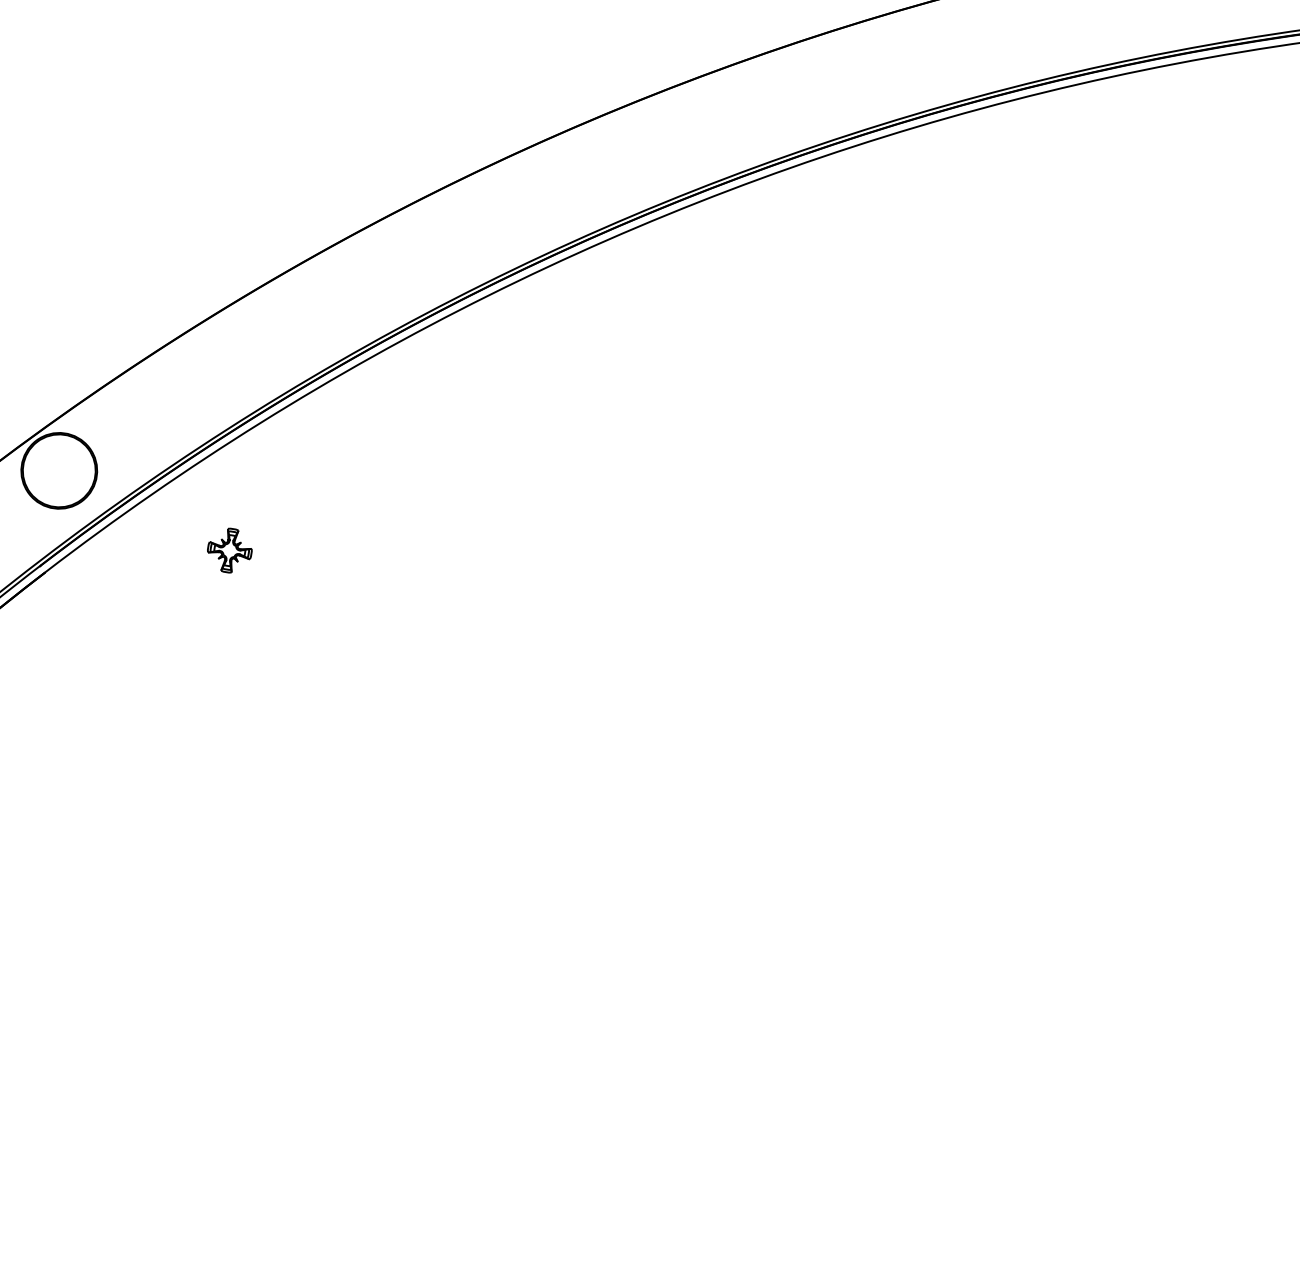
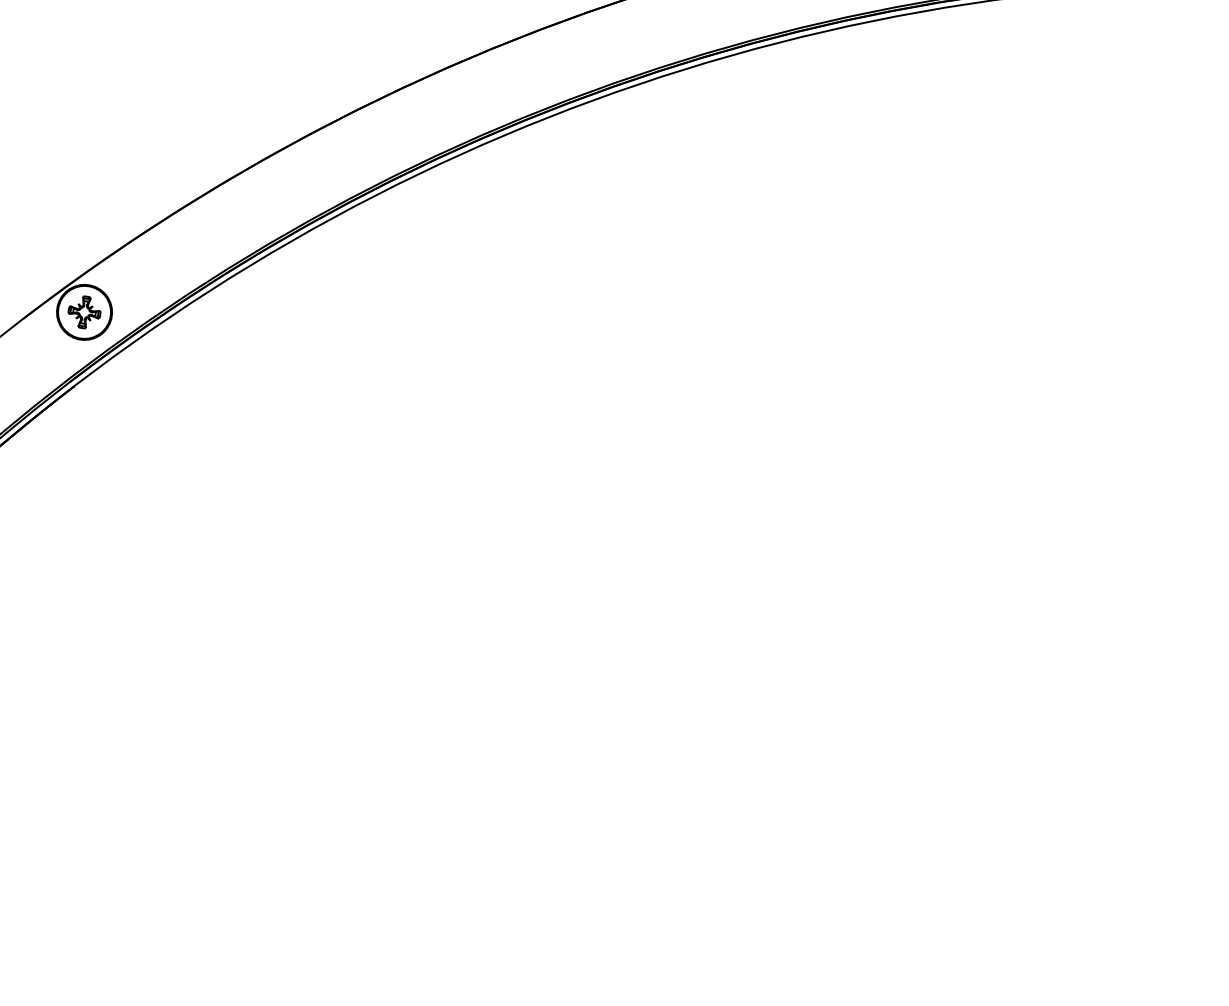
part: (229, 550) -> (84, 312), moved

